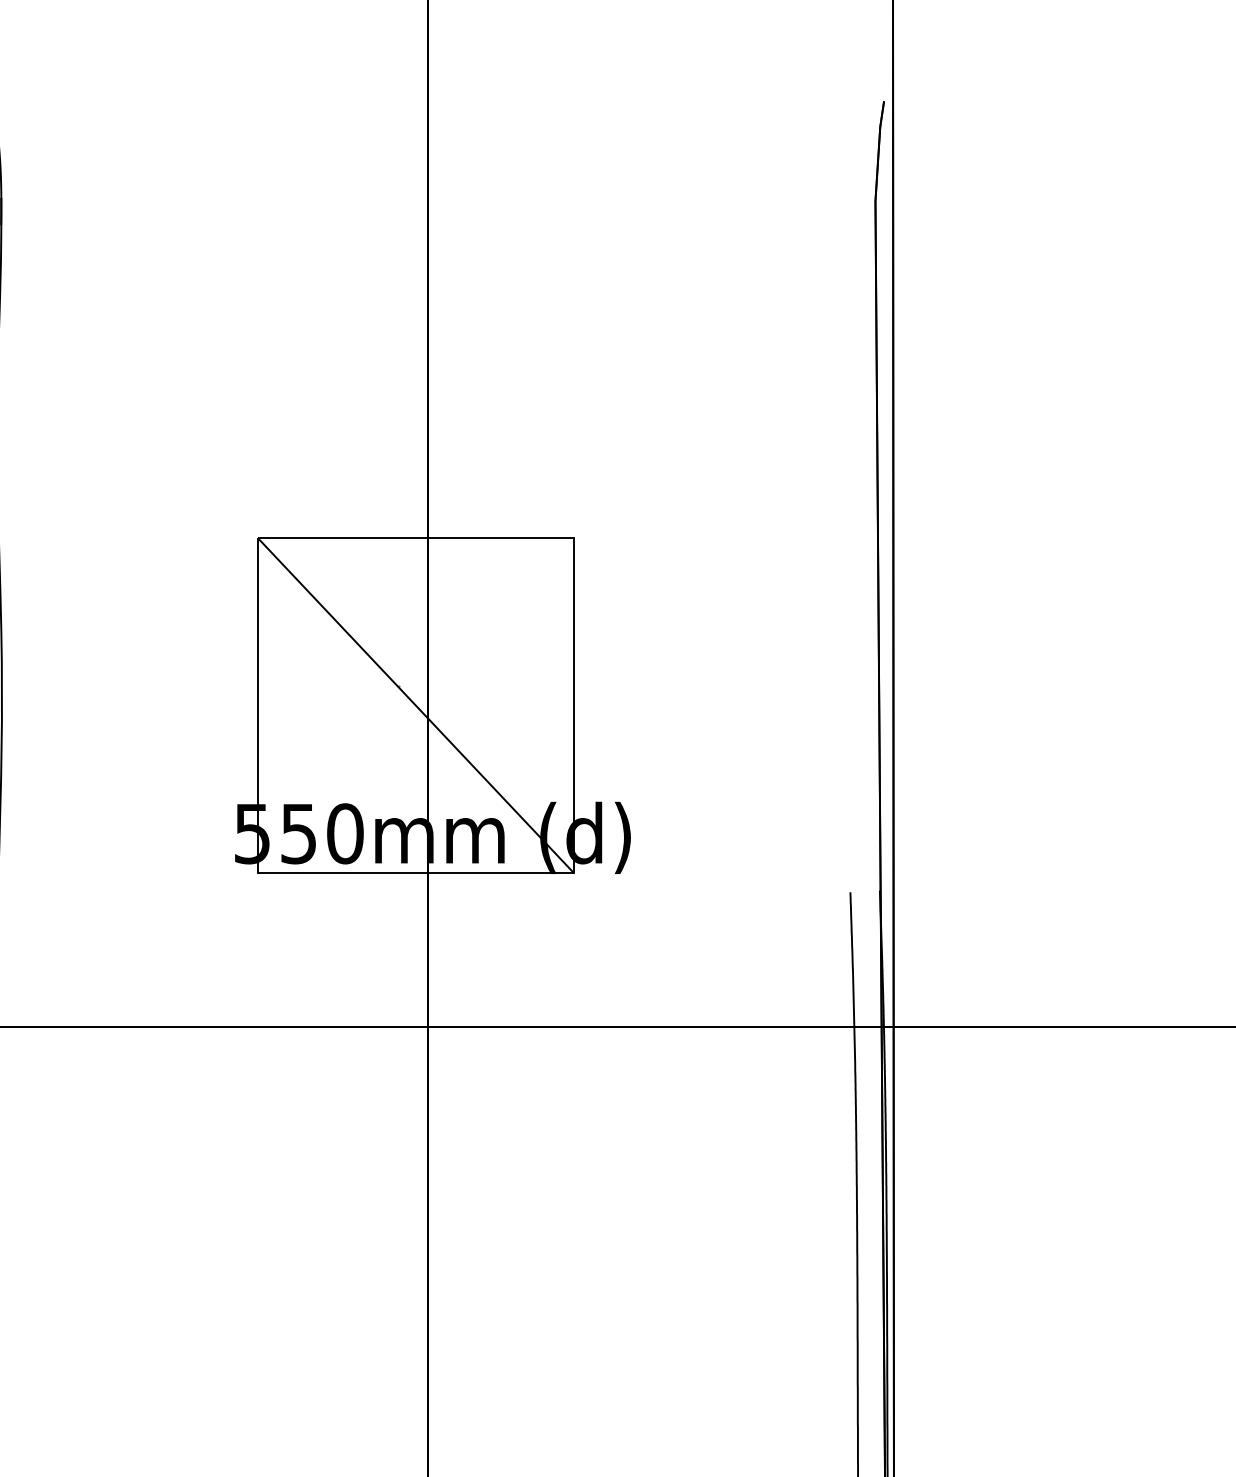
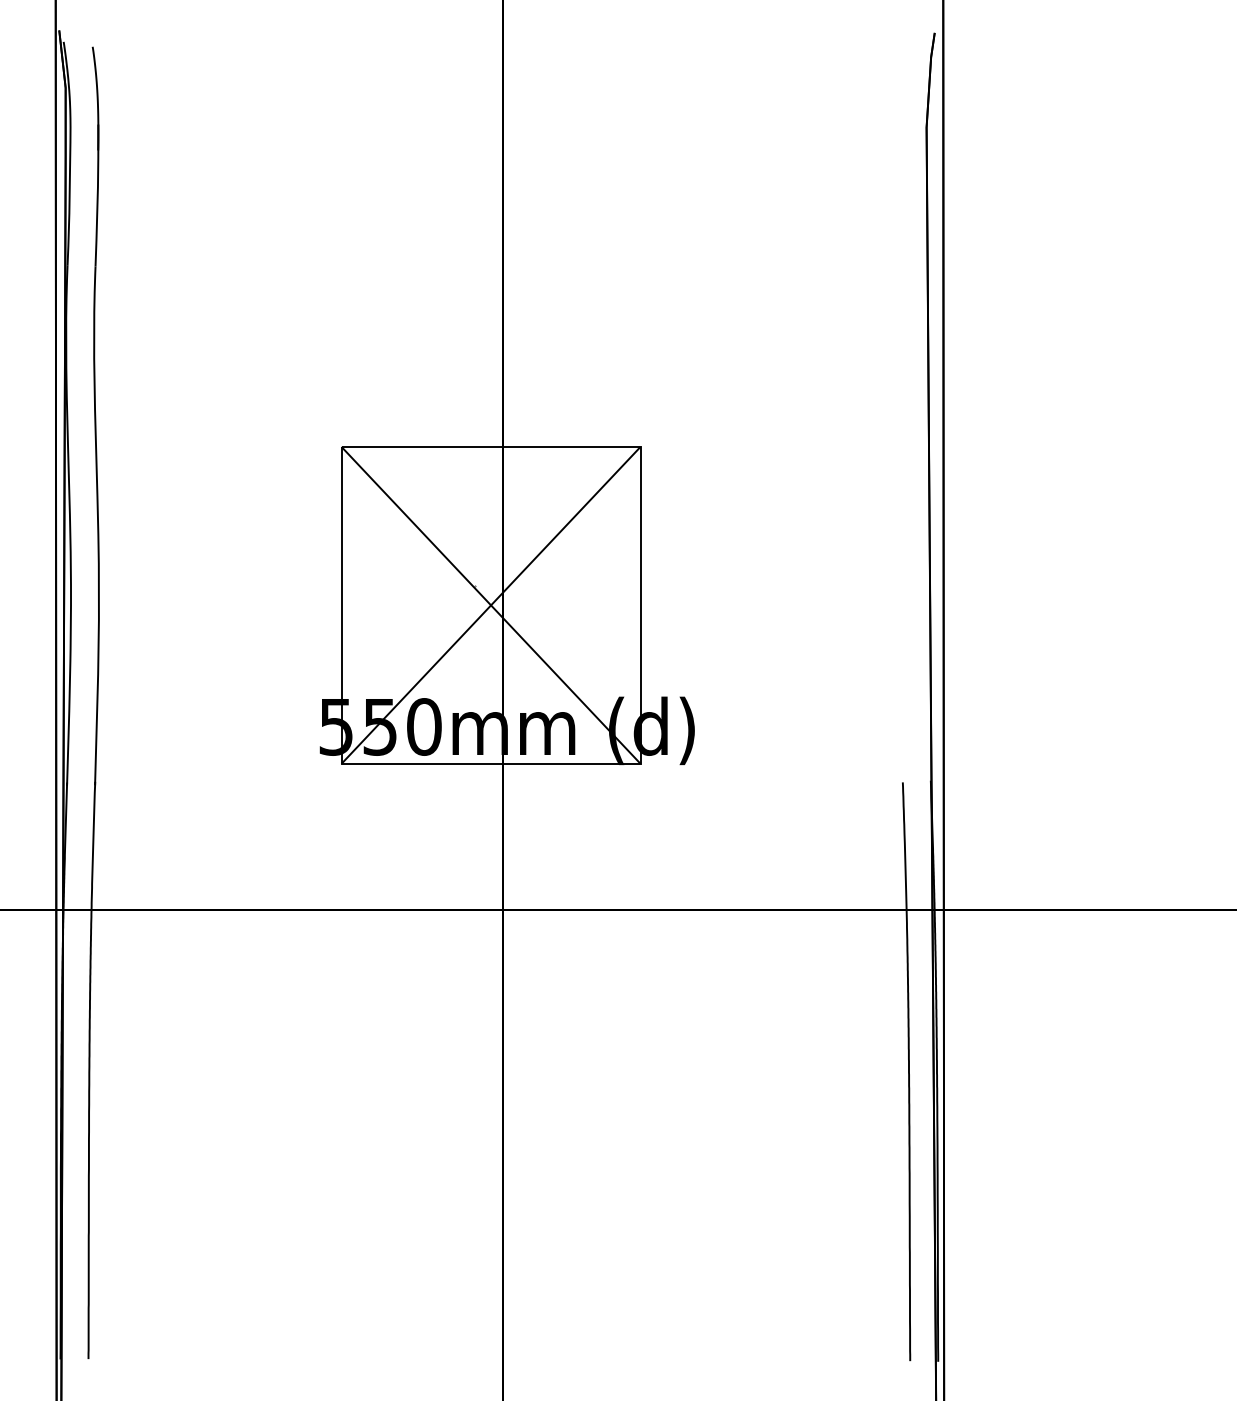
line: (415, 704) -> (490, 604), added

